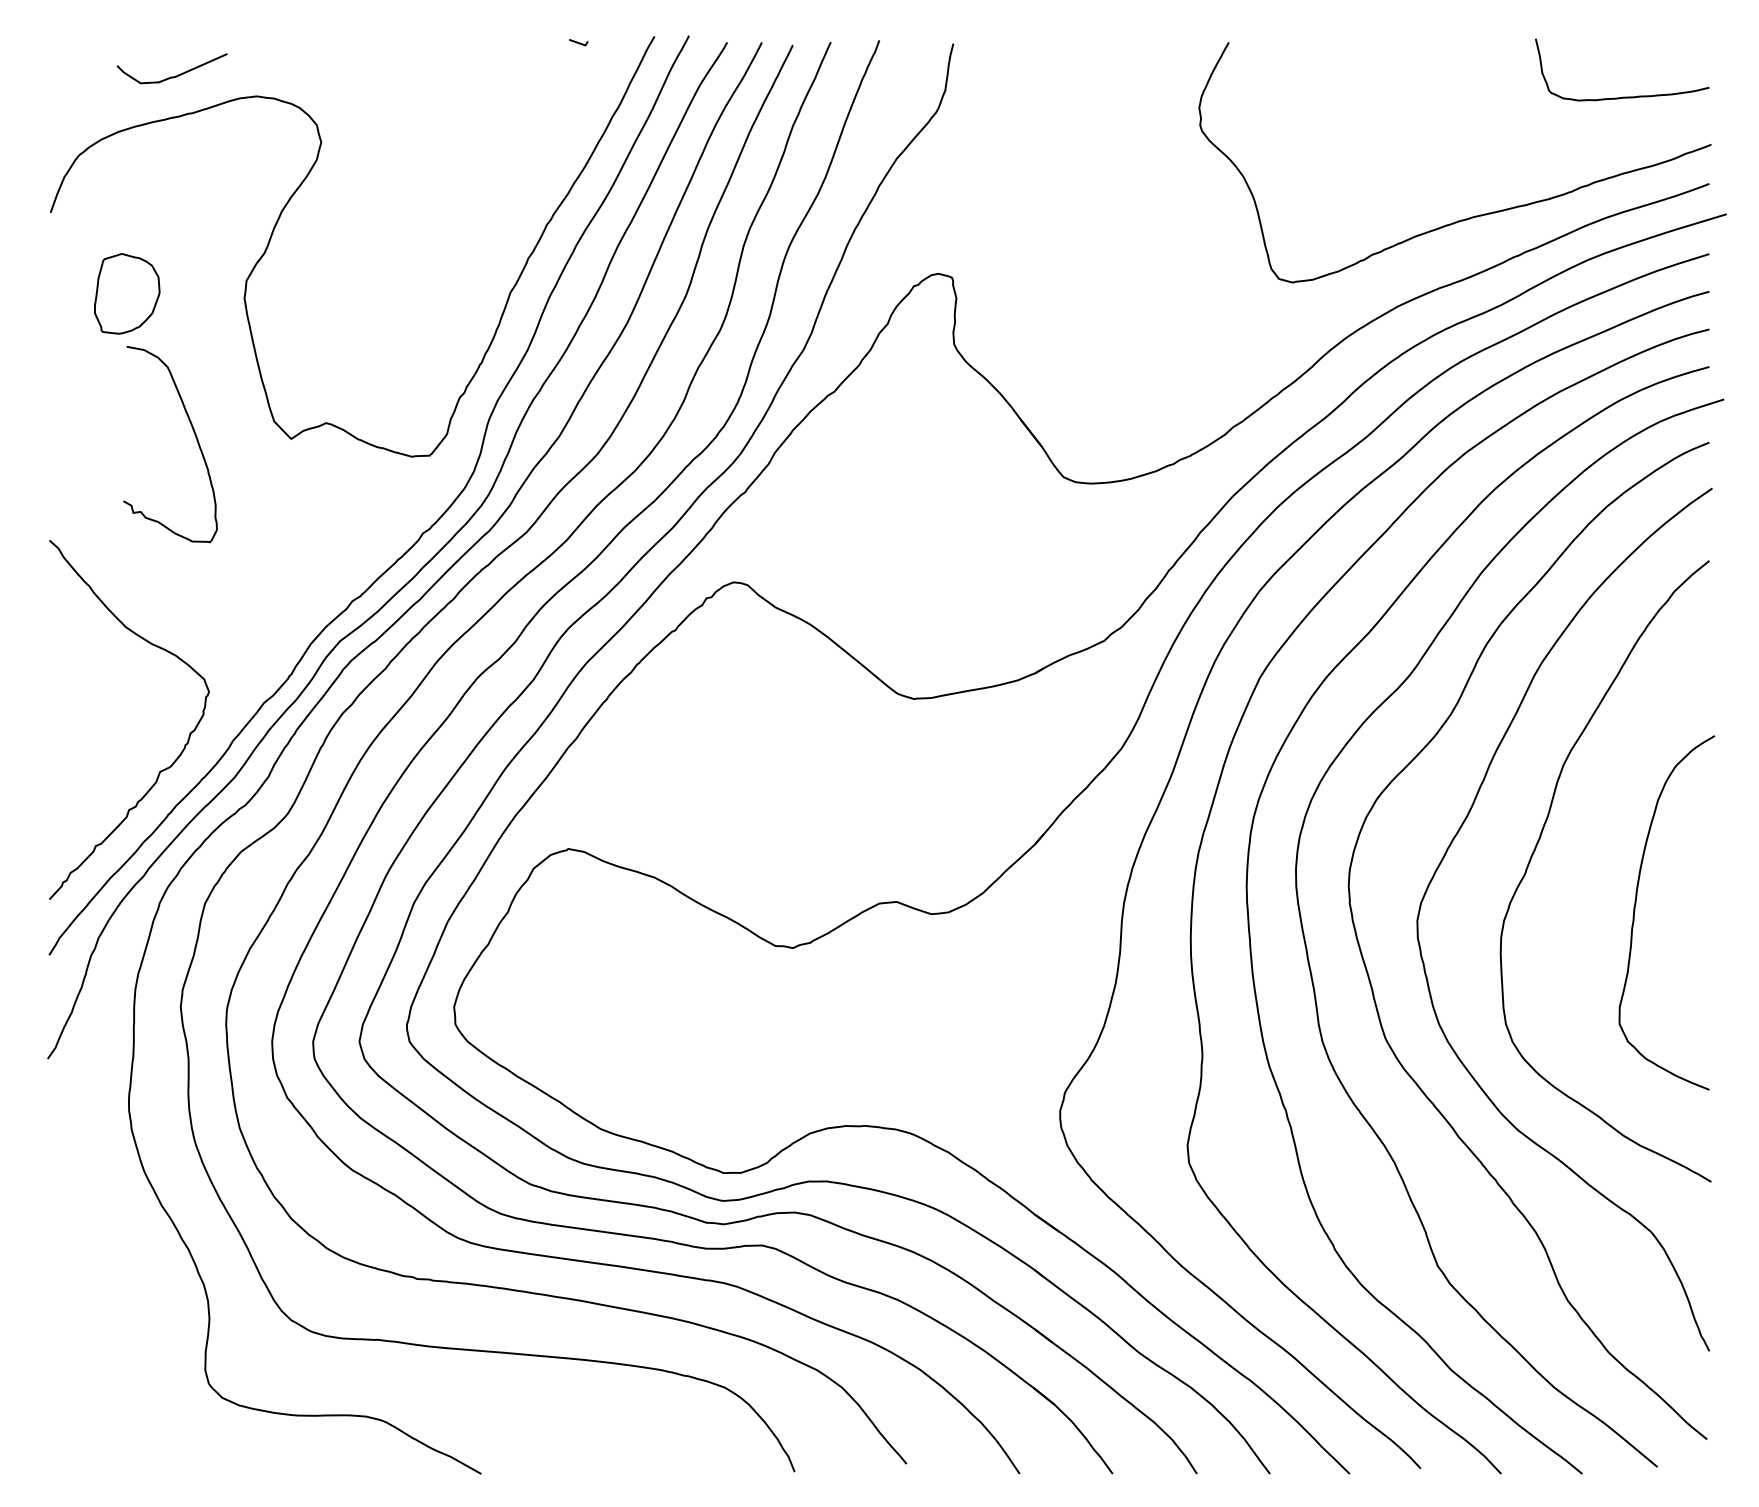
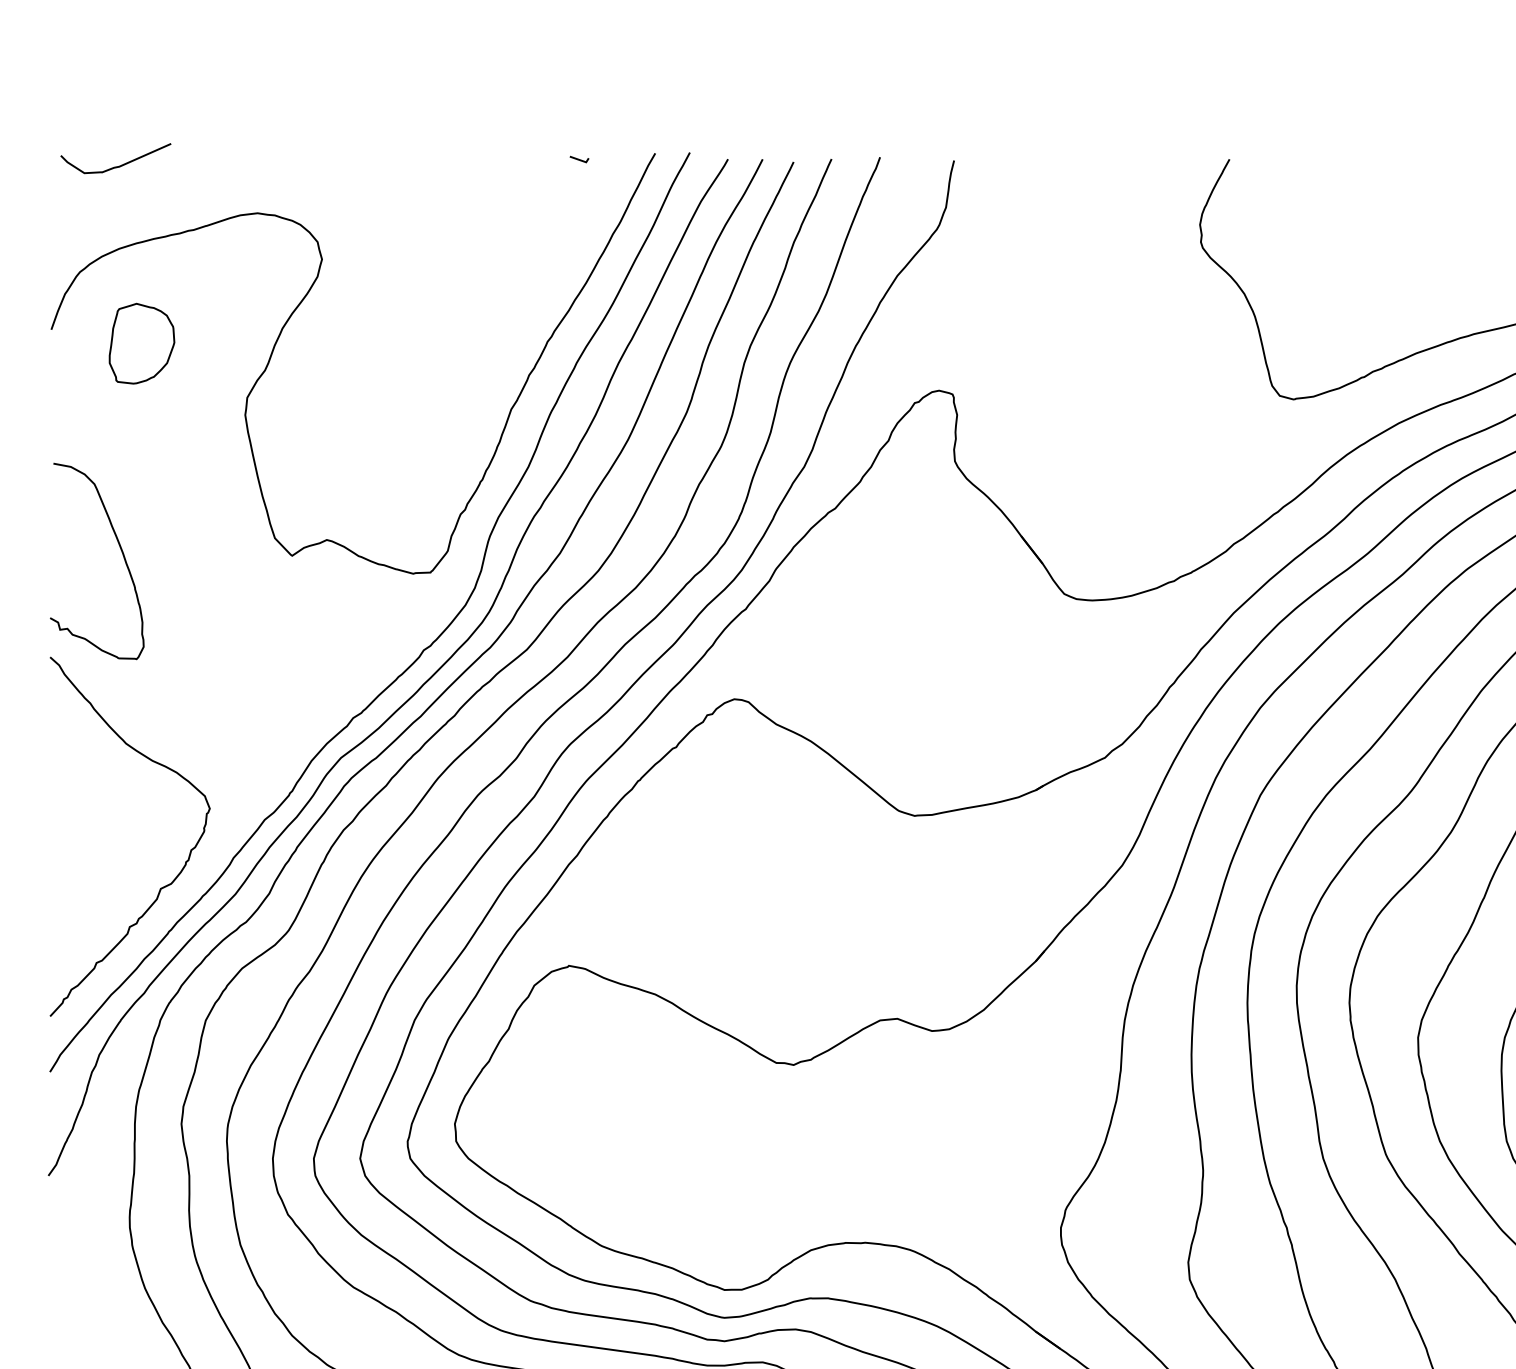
curve: (171, 76) -> (115, 166), moved
part: (127, 293) -> (142, 343), moved
curve: (194, 435) -> (121, 552), moved

